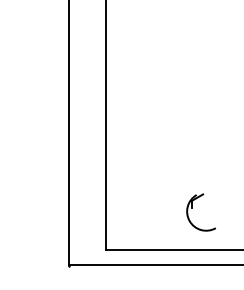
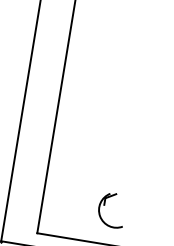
part: (192, 208) -> (104, 205), moved

